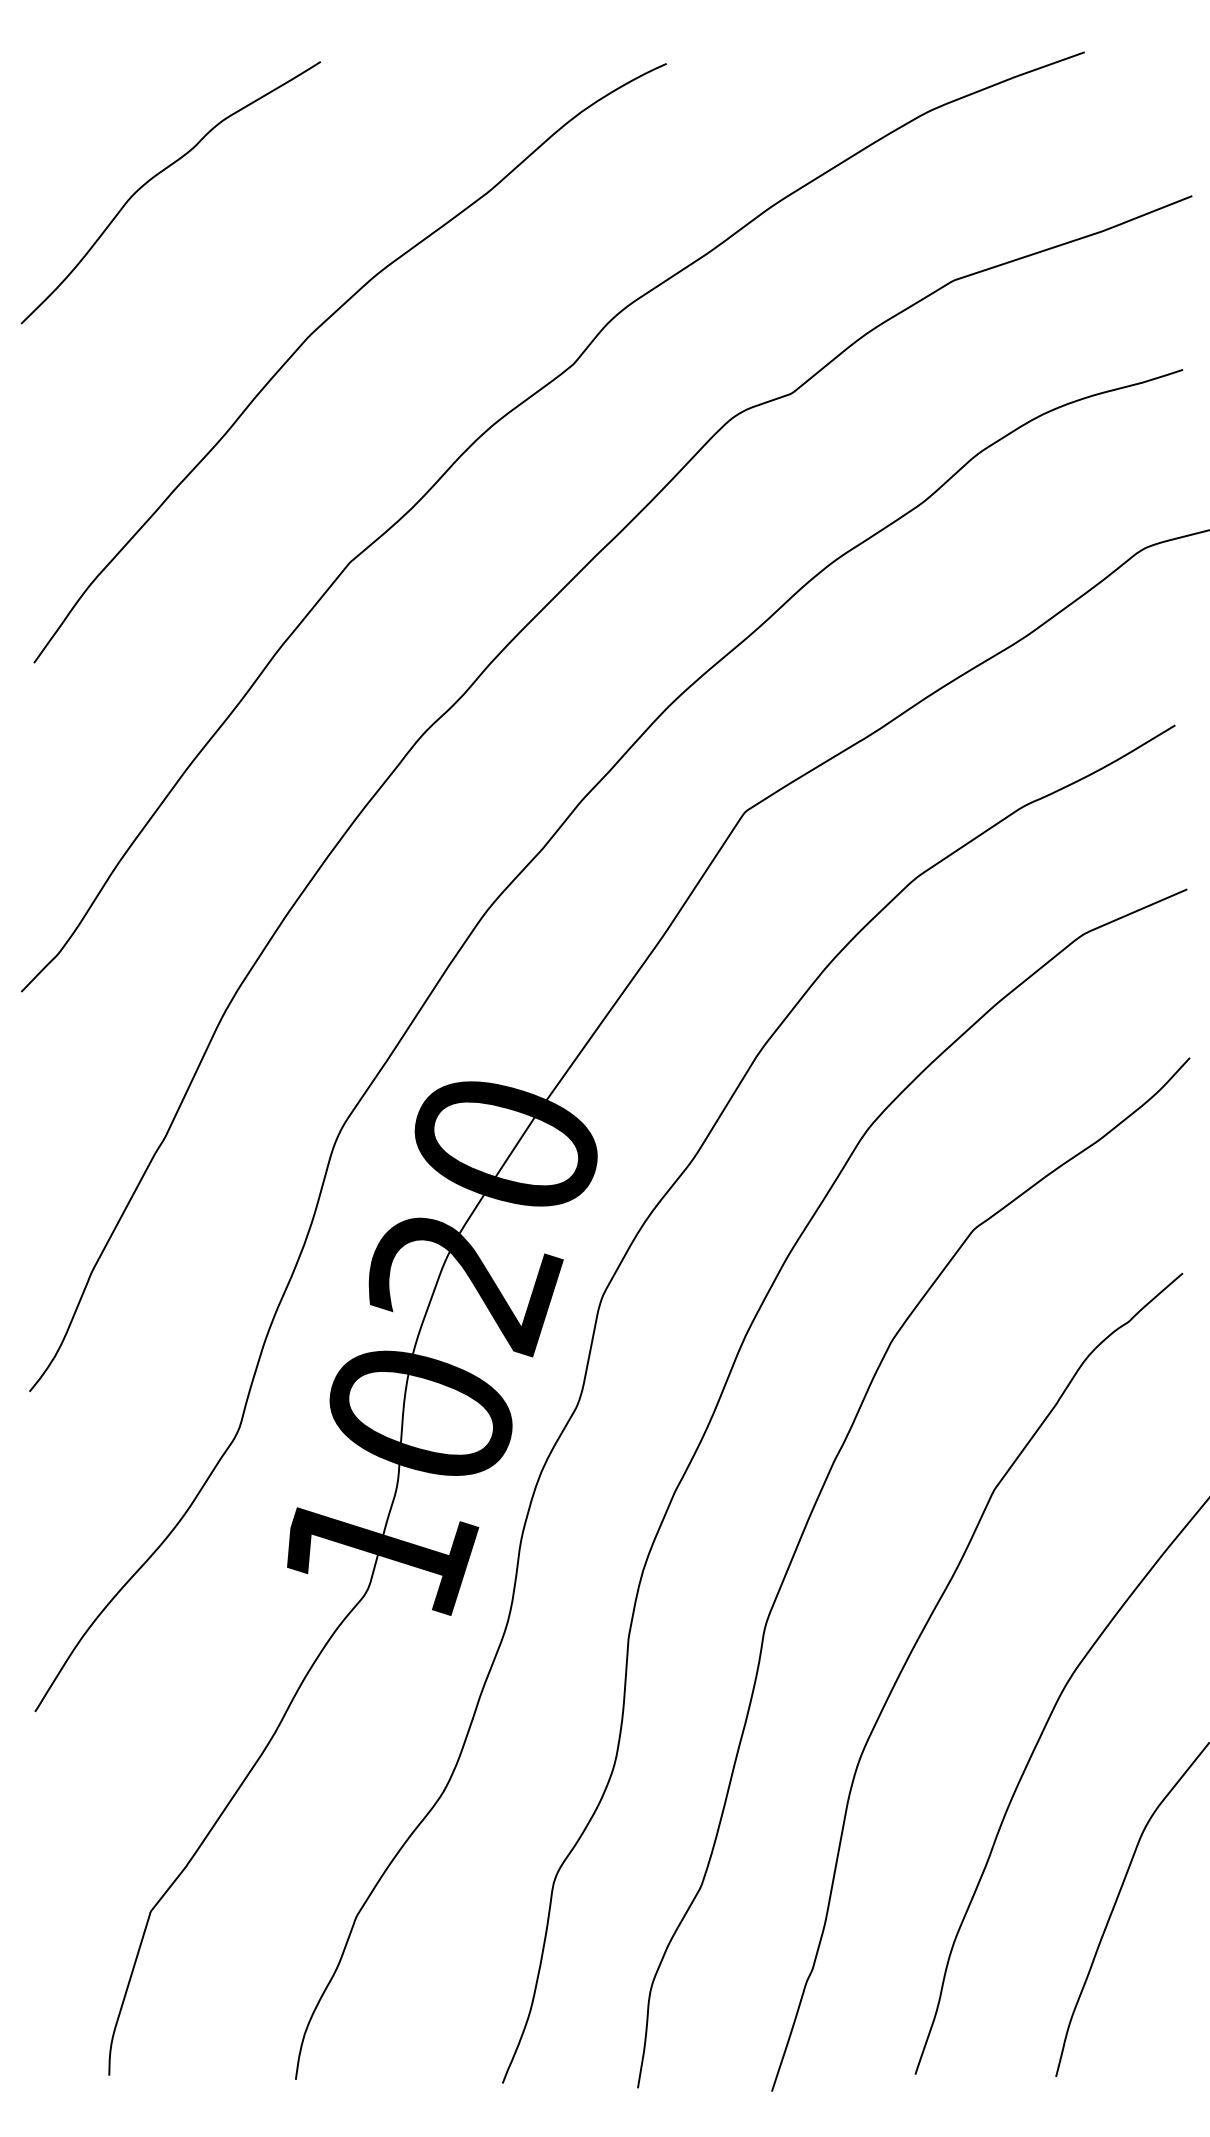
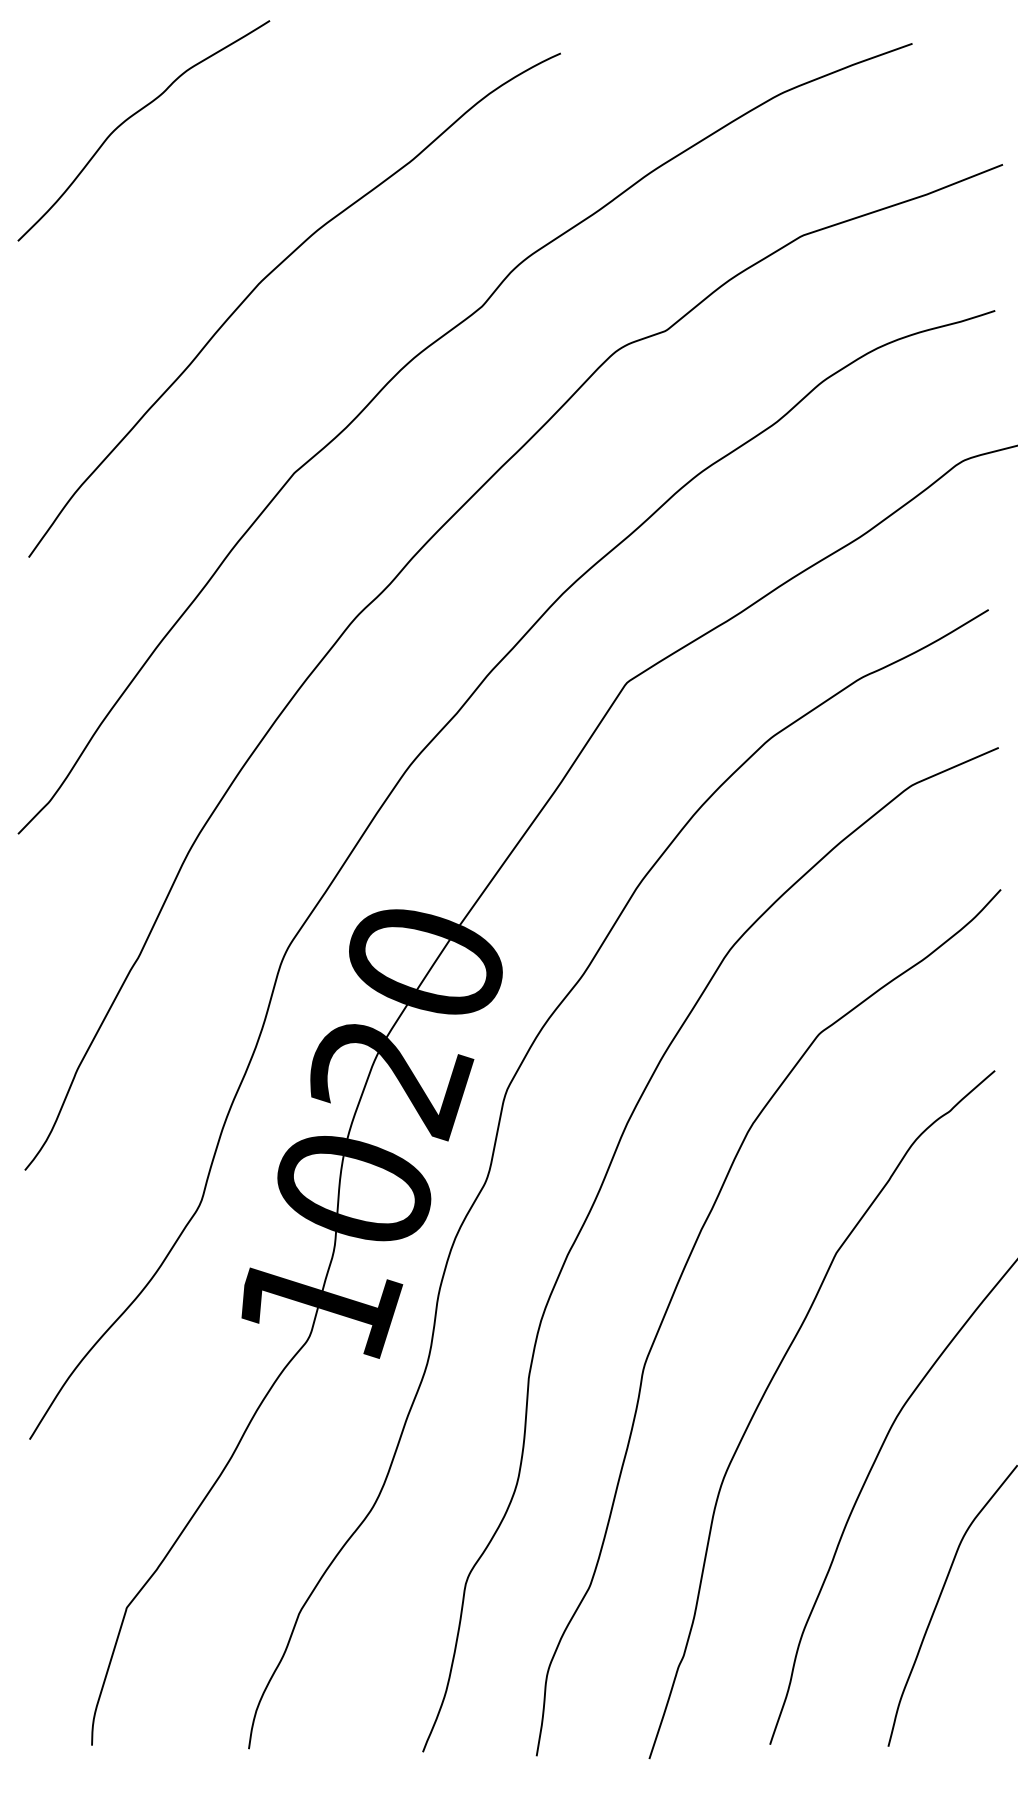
curve: (159, 174) -> (134, 115), moved

